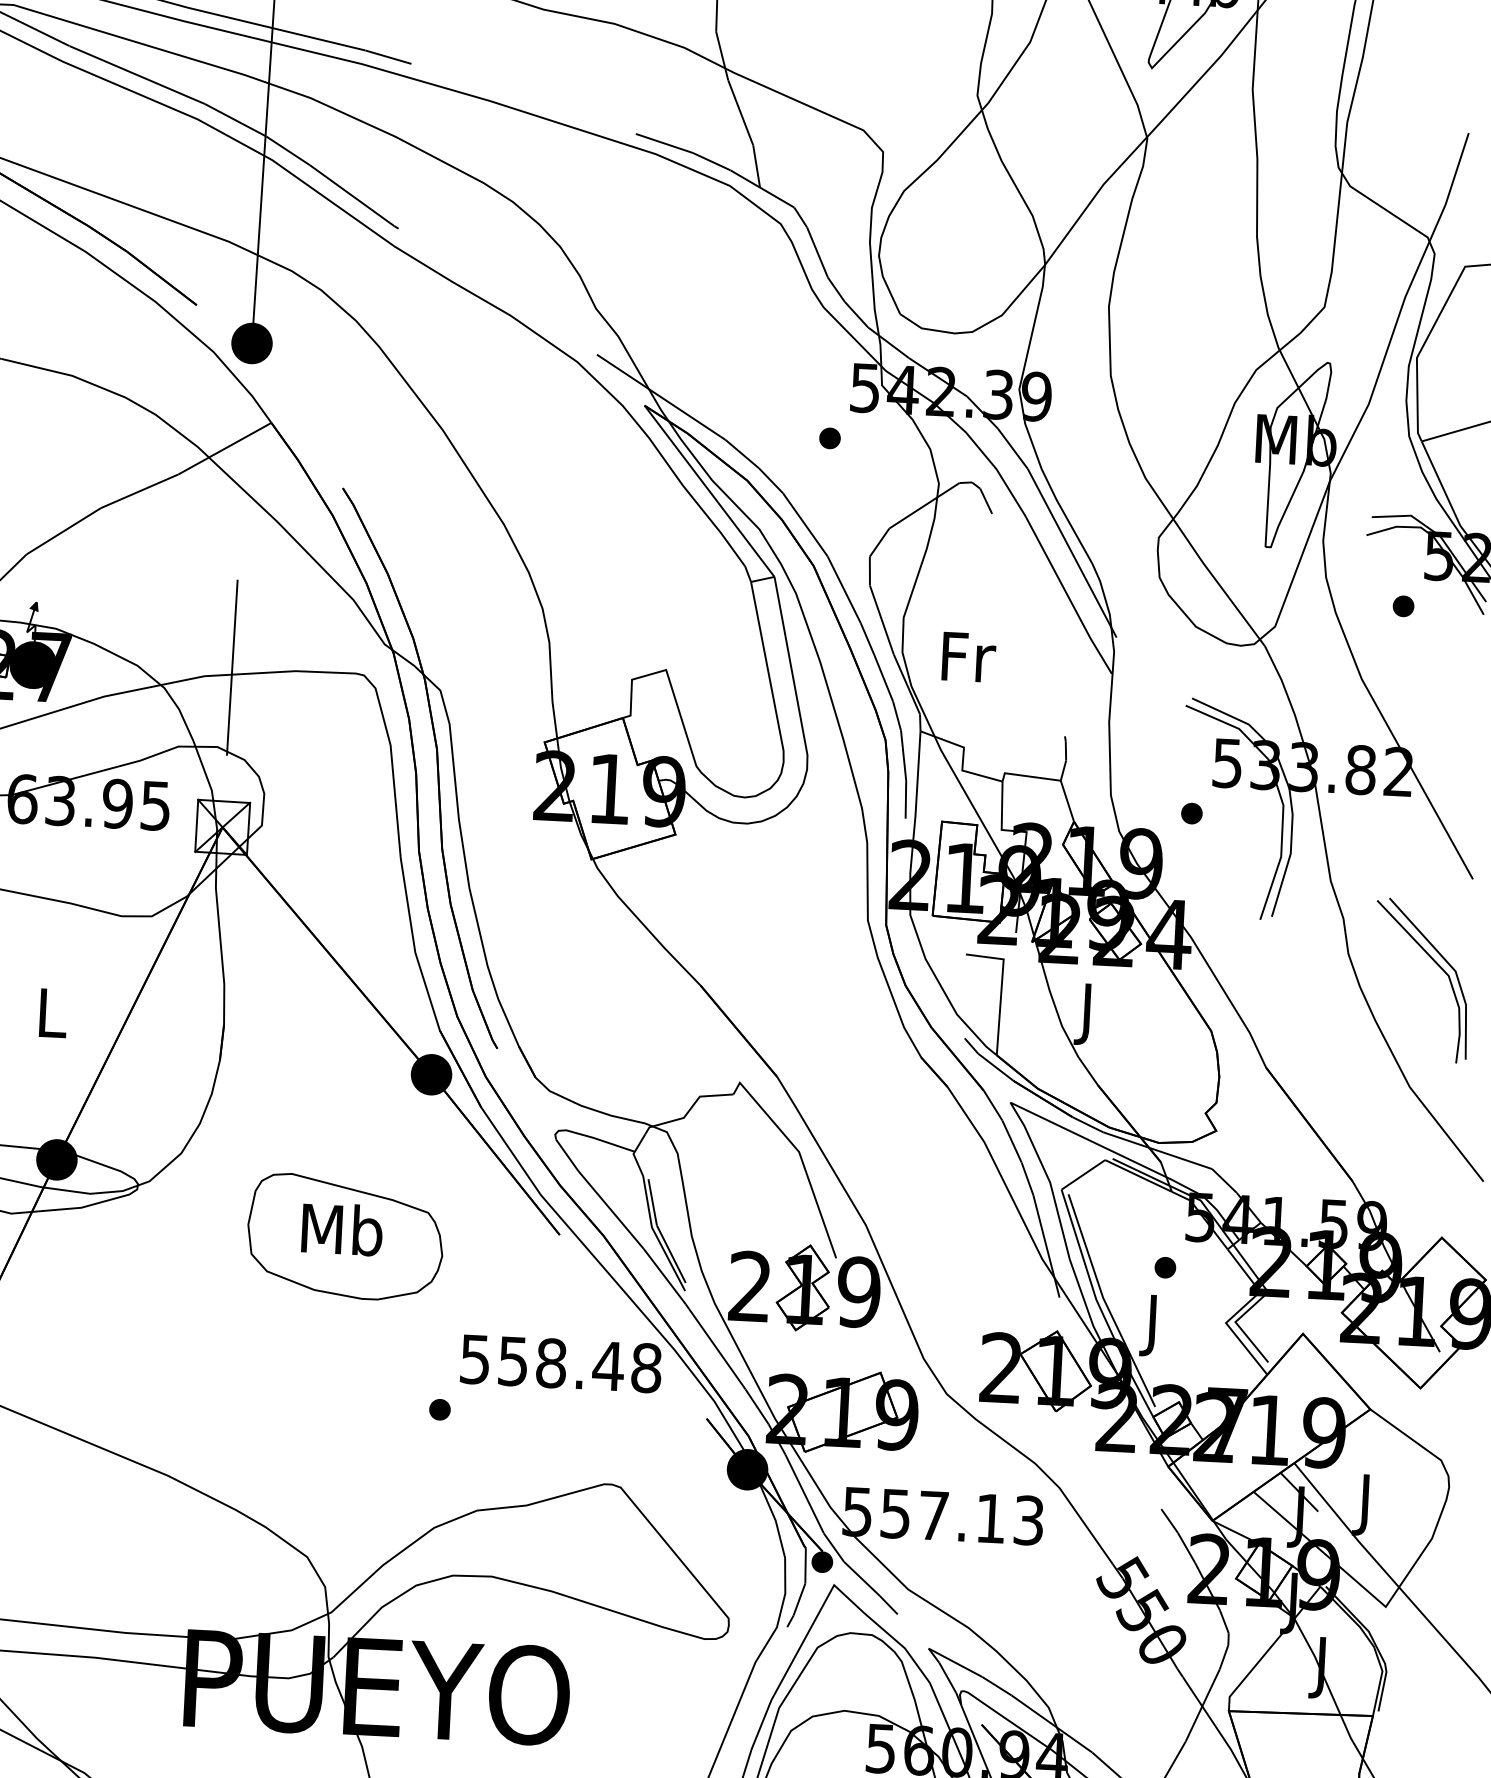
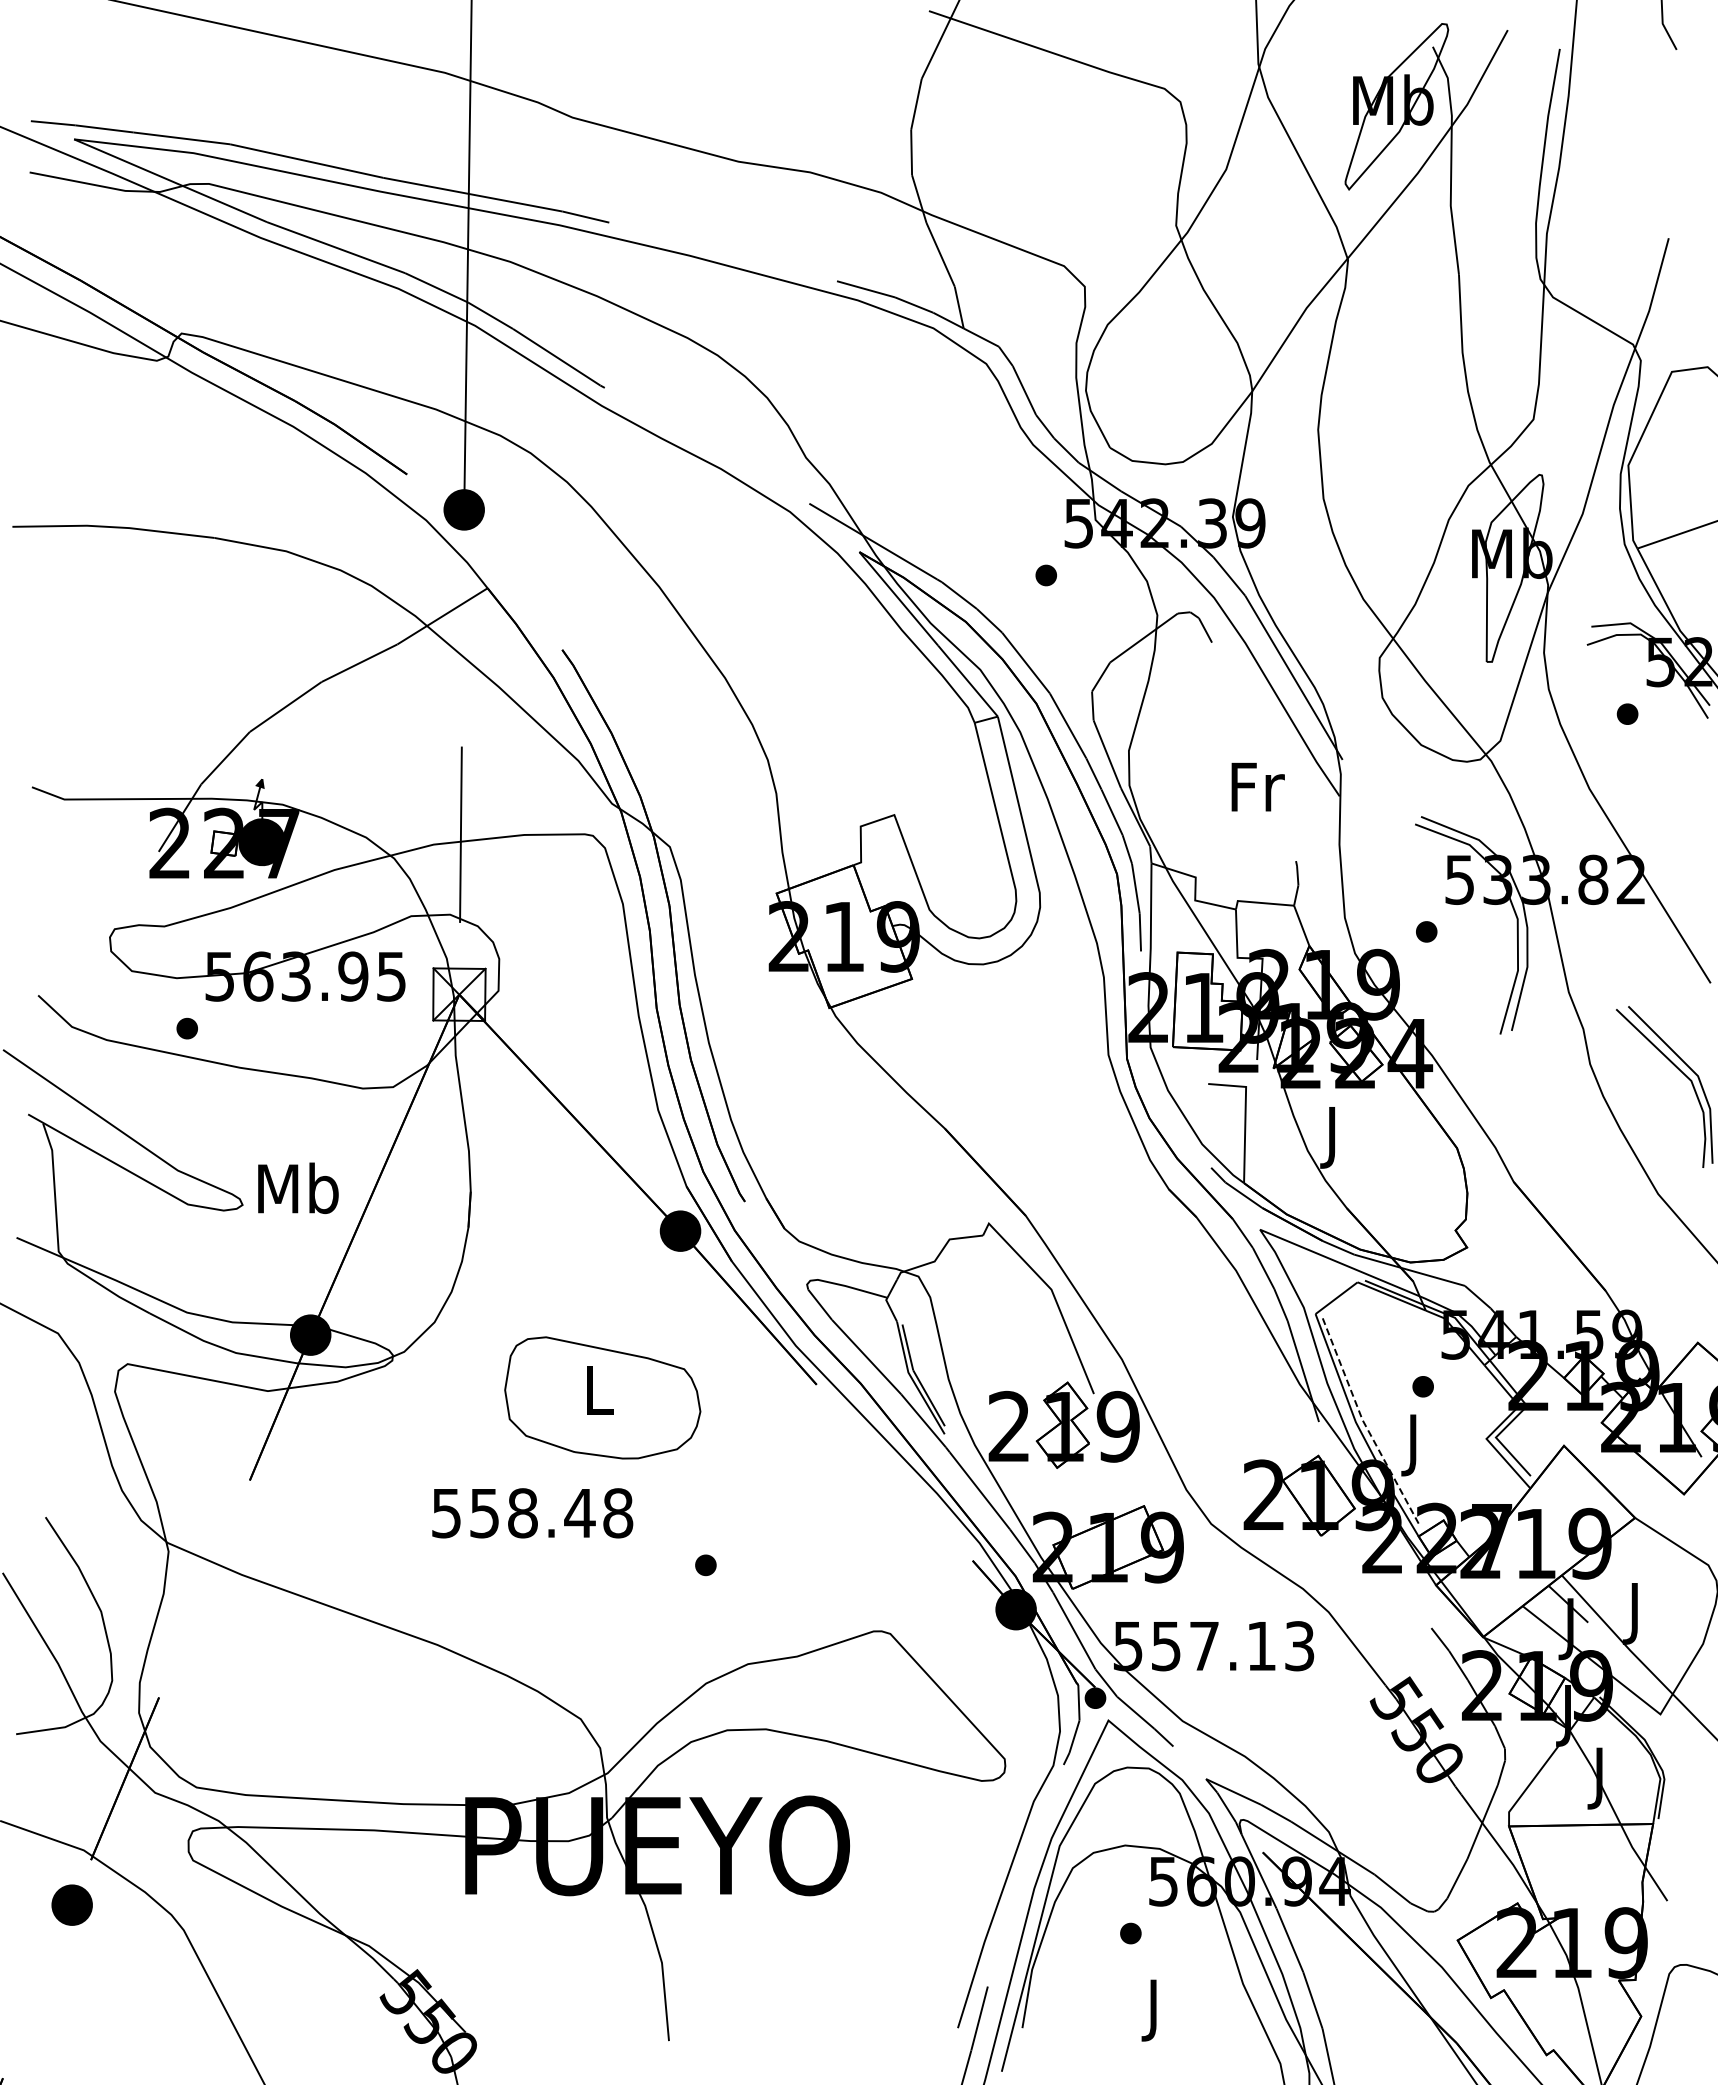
text: (968, 656) -> (1257, 786), moved
text: (52, 1012) -> (298, 1188), L -> Mb
text: (342, 1228) -> (599, 1389), Mb -> L
line: (1104, 1302) -> (1364, 1424), solid -> dashed
text: (561, 1364) -> (532, 1513), moved

